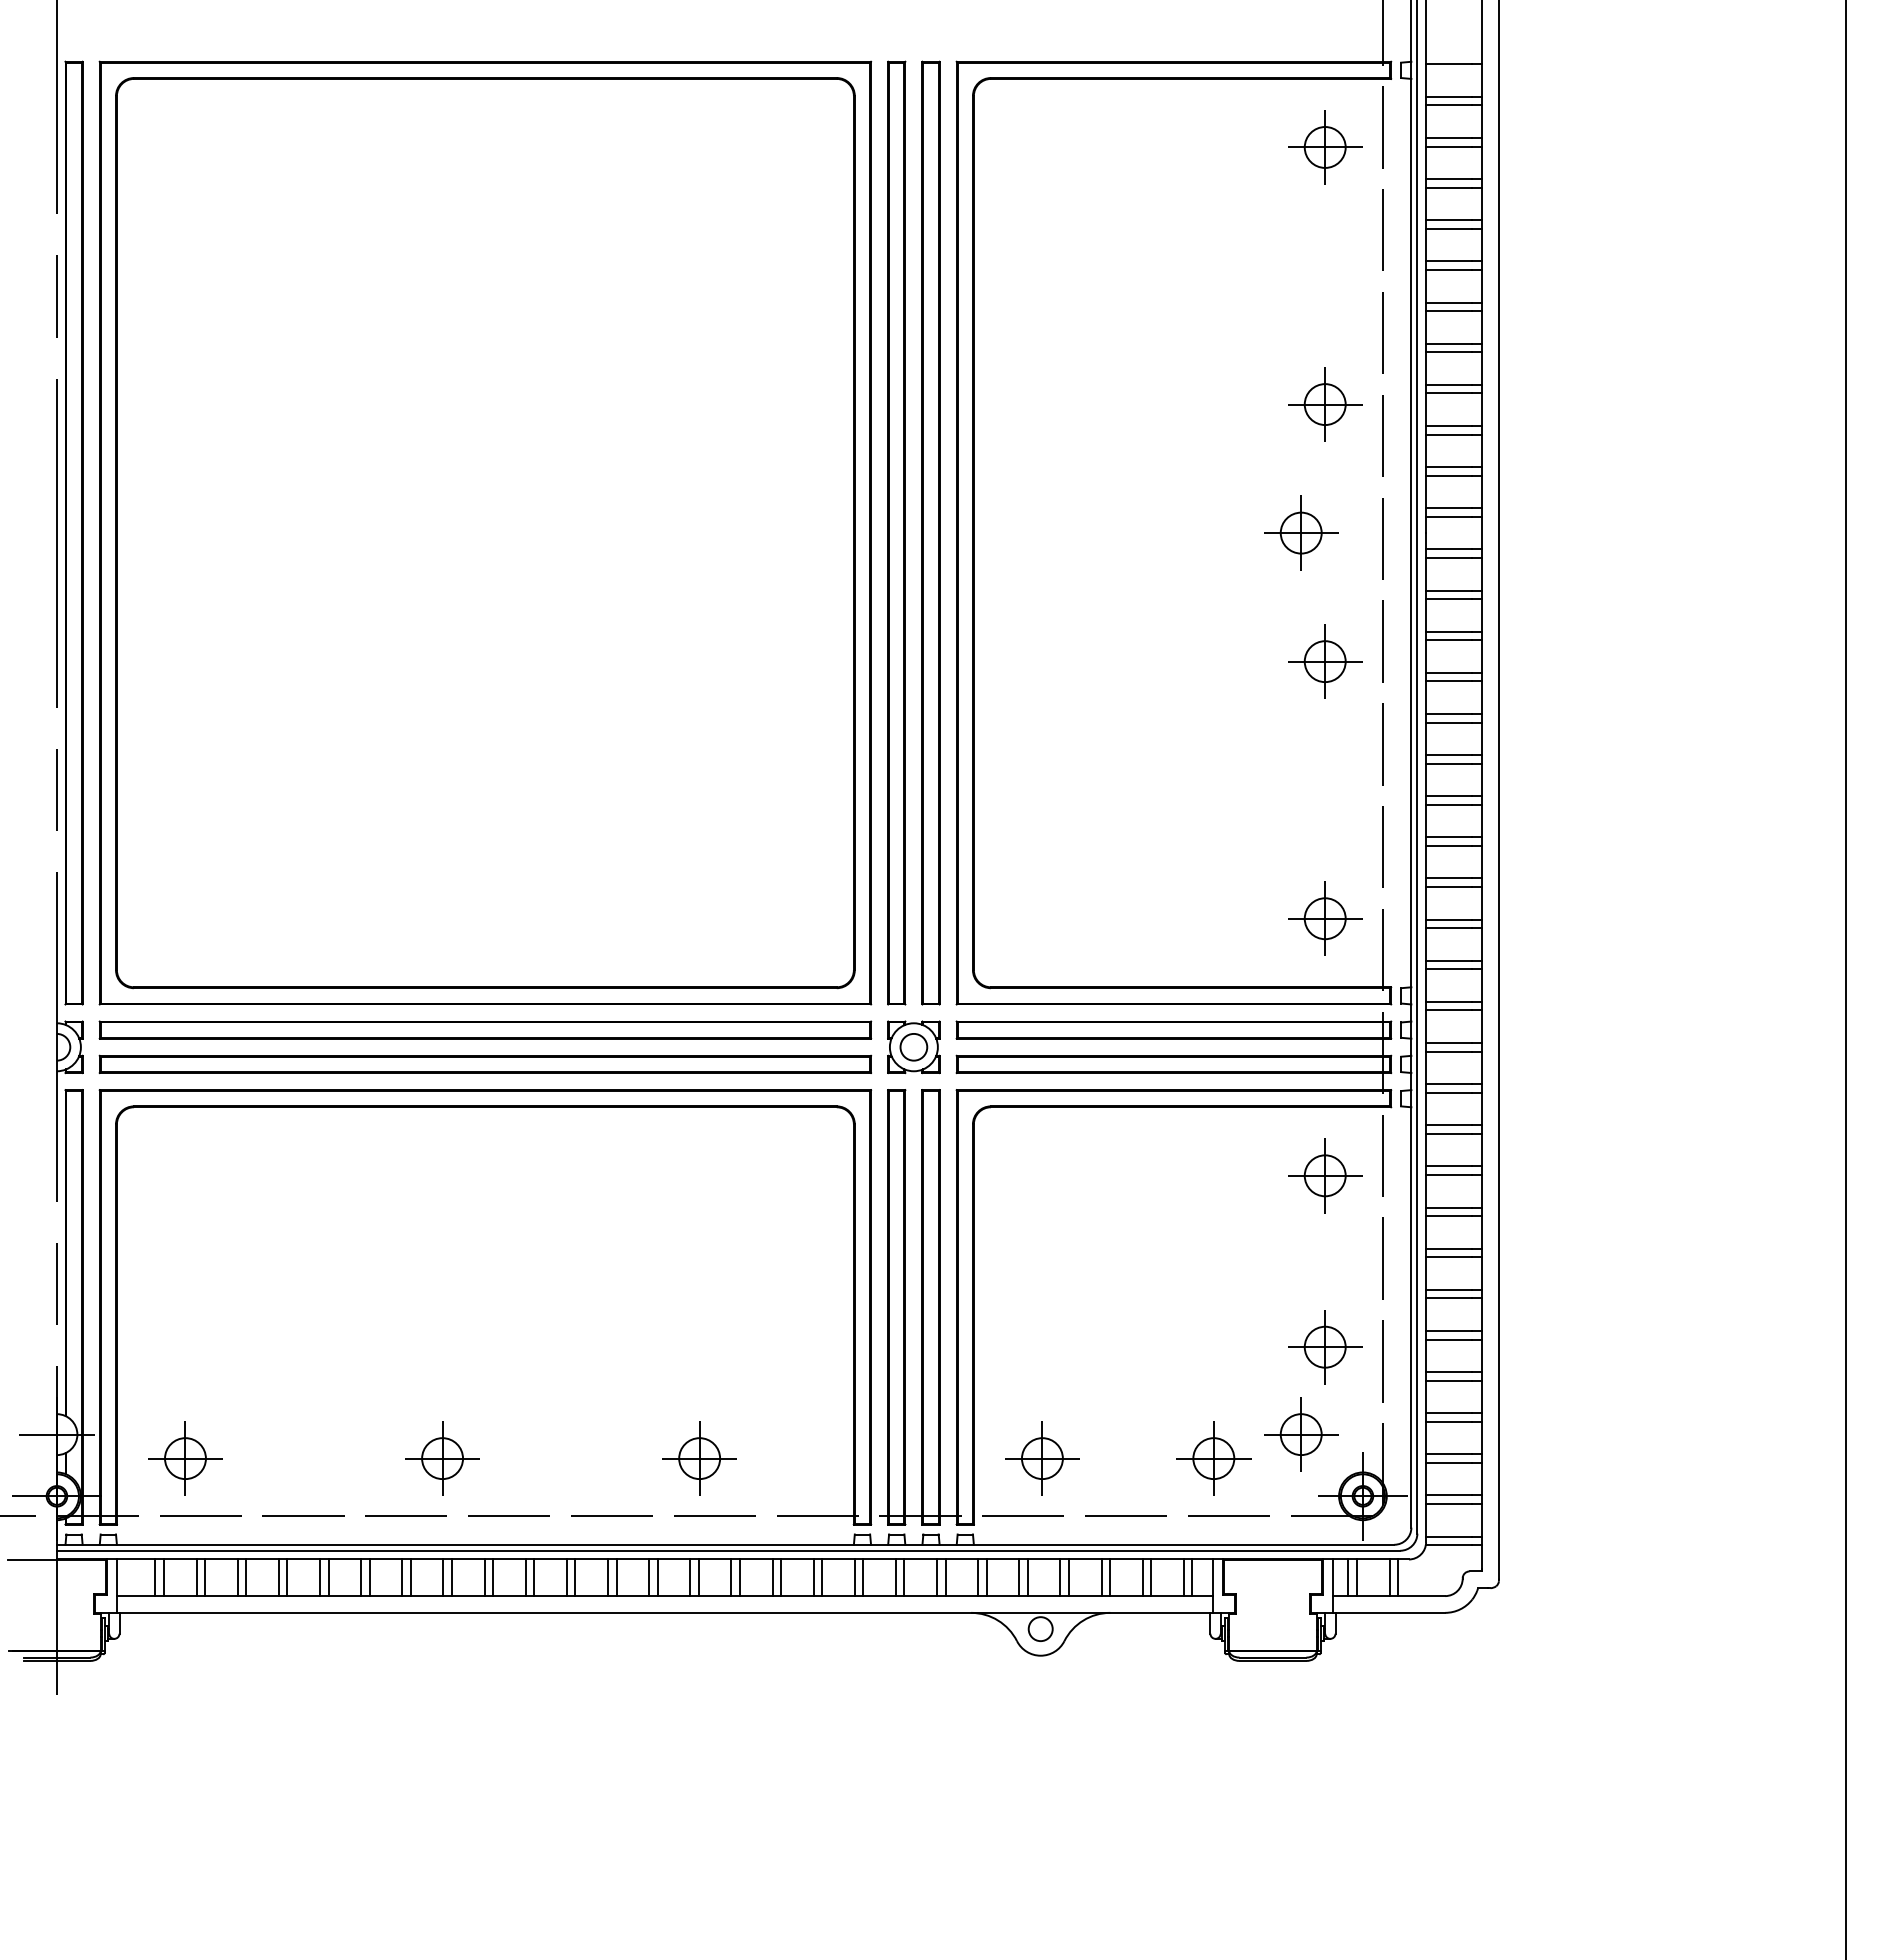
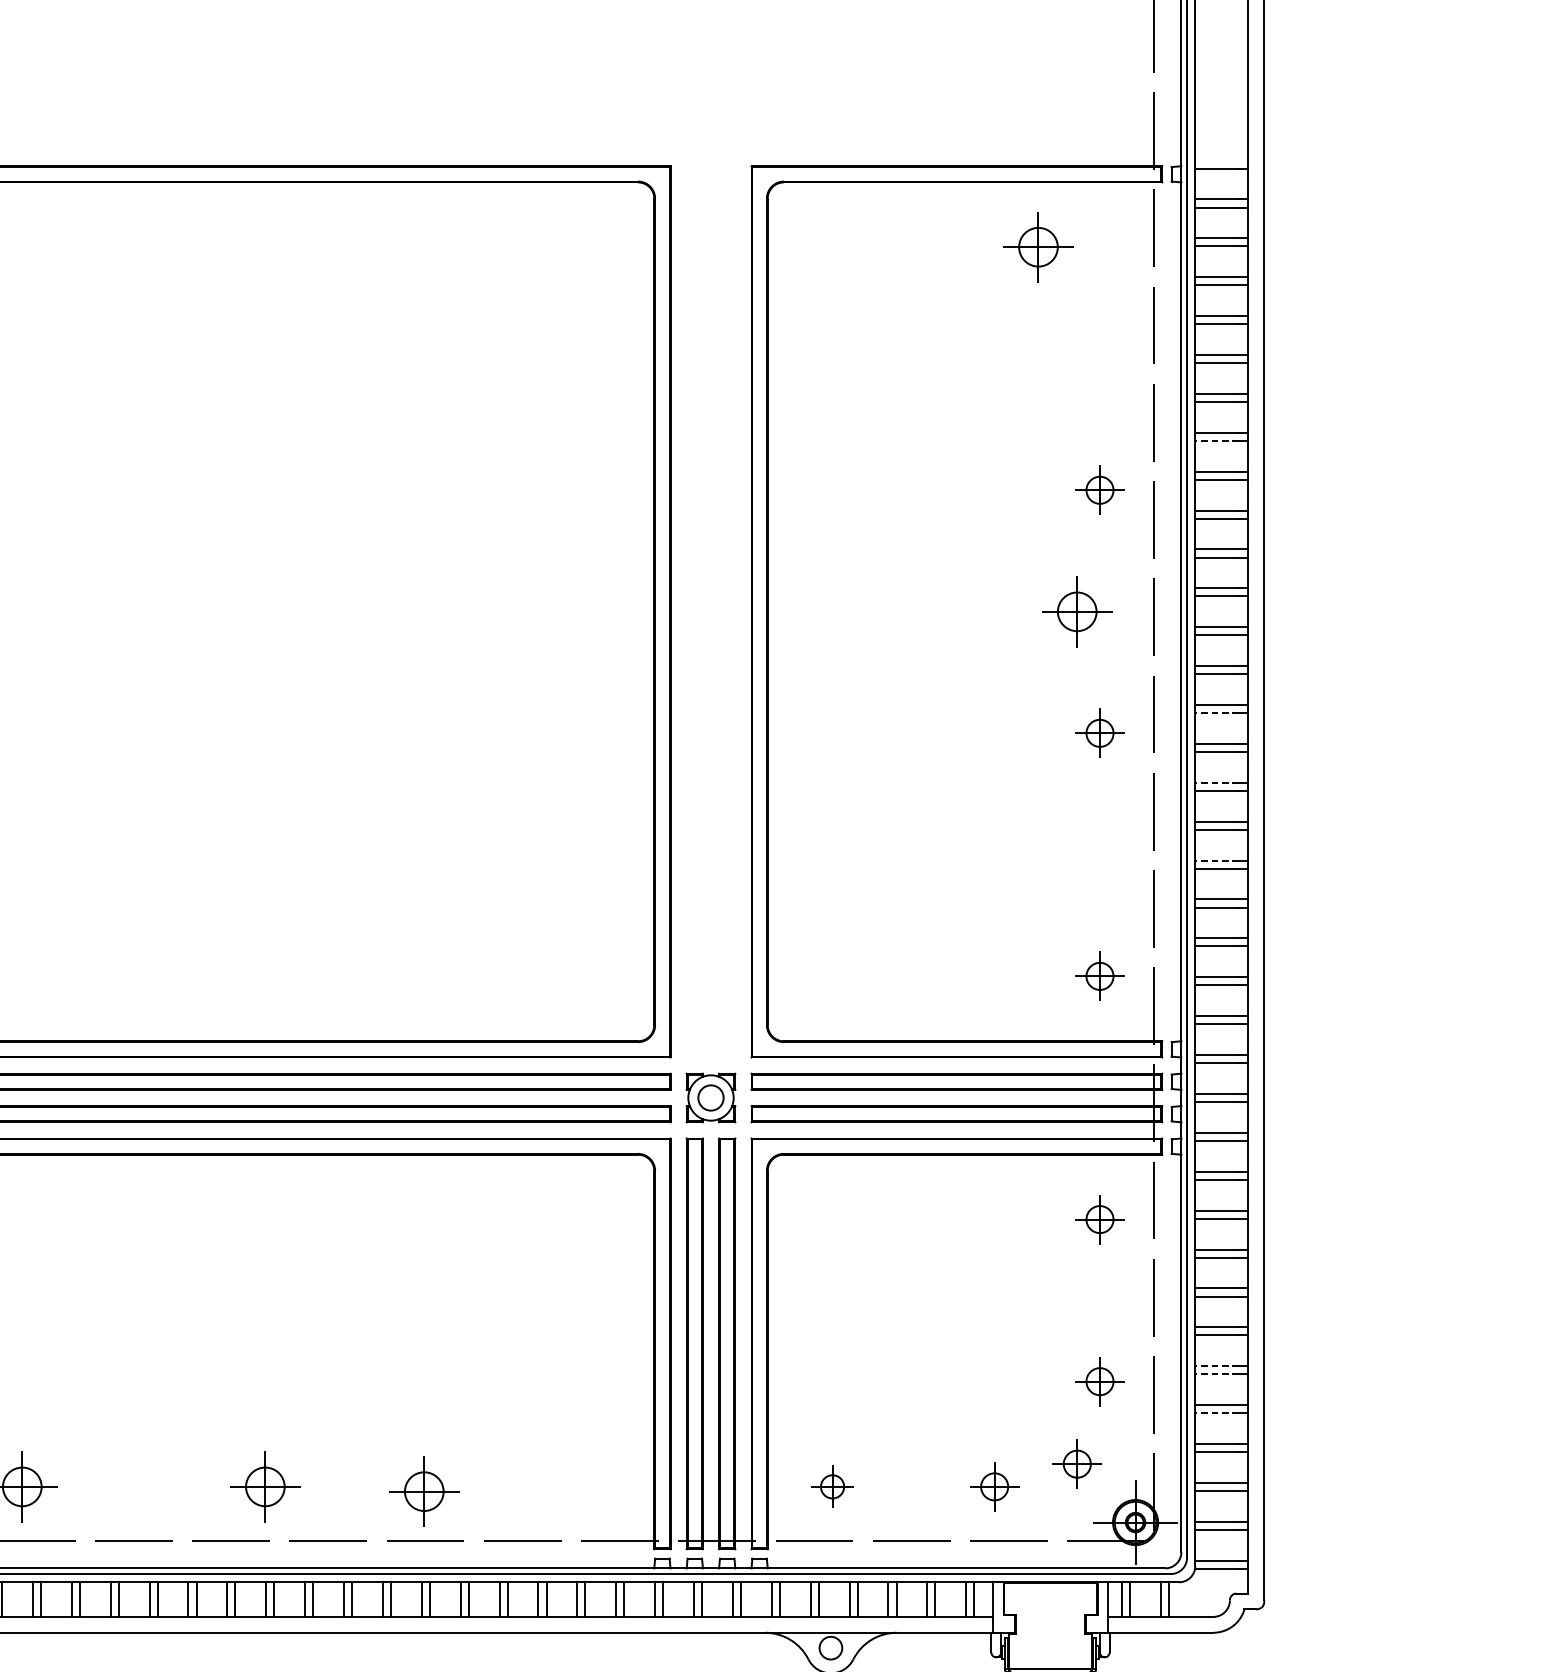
part: (1325, 147) -> (1038, 247), moved
line: (1448, 352) -> (1216, 441), solid -> dashed
part: (1325, 404) -> (1100, 490), size x0.7
part: (896, 532) -> (694, 611), removed
part: (930, 532) -> (726, 611), removed
line: (1448, 640) -> (1216, 713), solid -> dashed
part: (1325, 661) -> (1100, 733), size x0.7
line: (1448, 713) -> (1216, 782), solid -> dashed
line: (1448, 796) -> (1216, 860), solid -> dashed
part: (1325, 918) -> (1100, 976), size x0.7
part: (1325, 1175) -> (1100, 1219), size x0.7
line: (1448, 1330) -> (1216, 1365), solid -> dashed
line: (1448, 1339) -> (1216, 1374), solid -> dashed
part: (1325, 1347) -> (1100, 1381), size x0.7
line: (1448, 1380) -> (1216, 1413), solid -> dashed
part: (1301, 1434) -> (1077, 1464), size x0.7
part: (699, 1458) -> (424, 1491), moved
part: (1042, 1458) -> (832, 1486), size x0.6
part: (1213, 1458) -> (994, 1486), size x0.7

